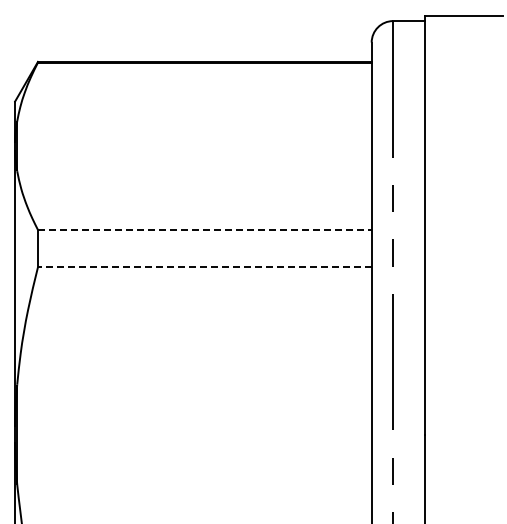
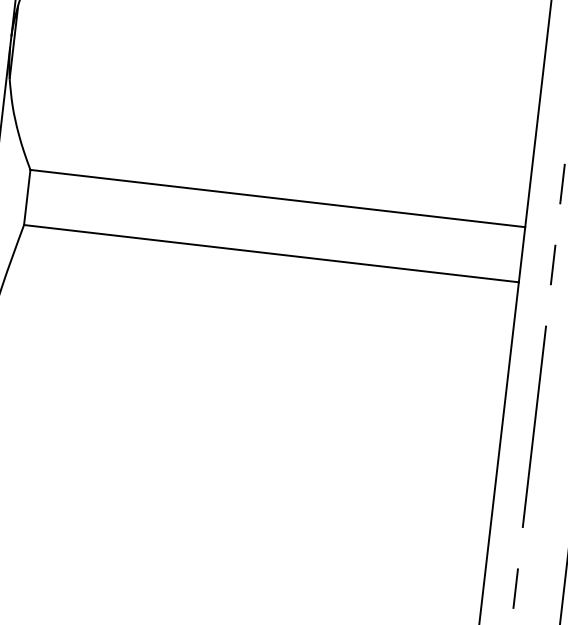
line: (204, 229) -> (277, 197), dashed -> solid
line: (204, 267) -> (270, 254), dashed -> solid

